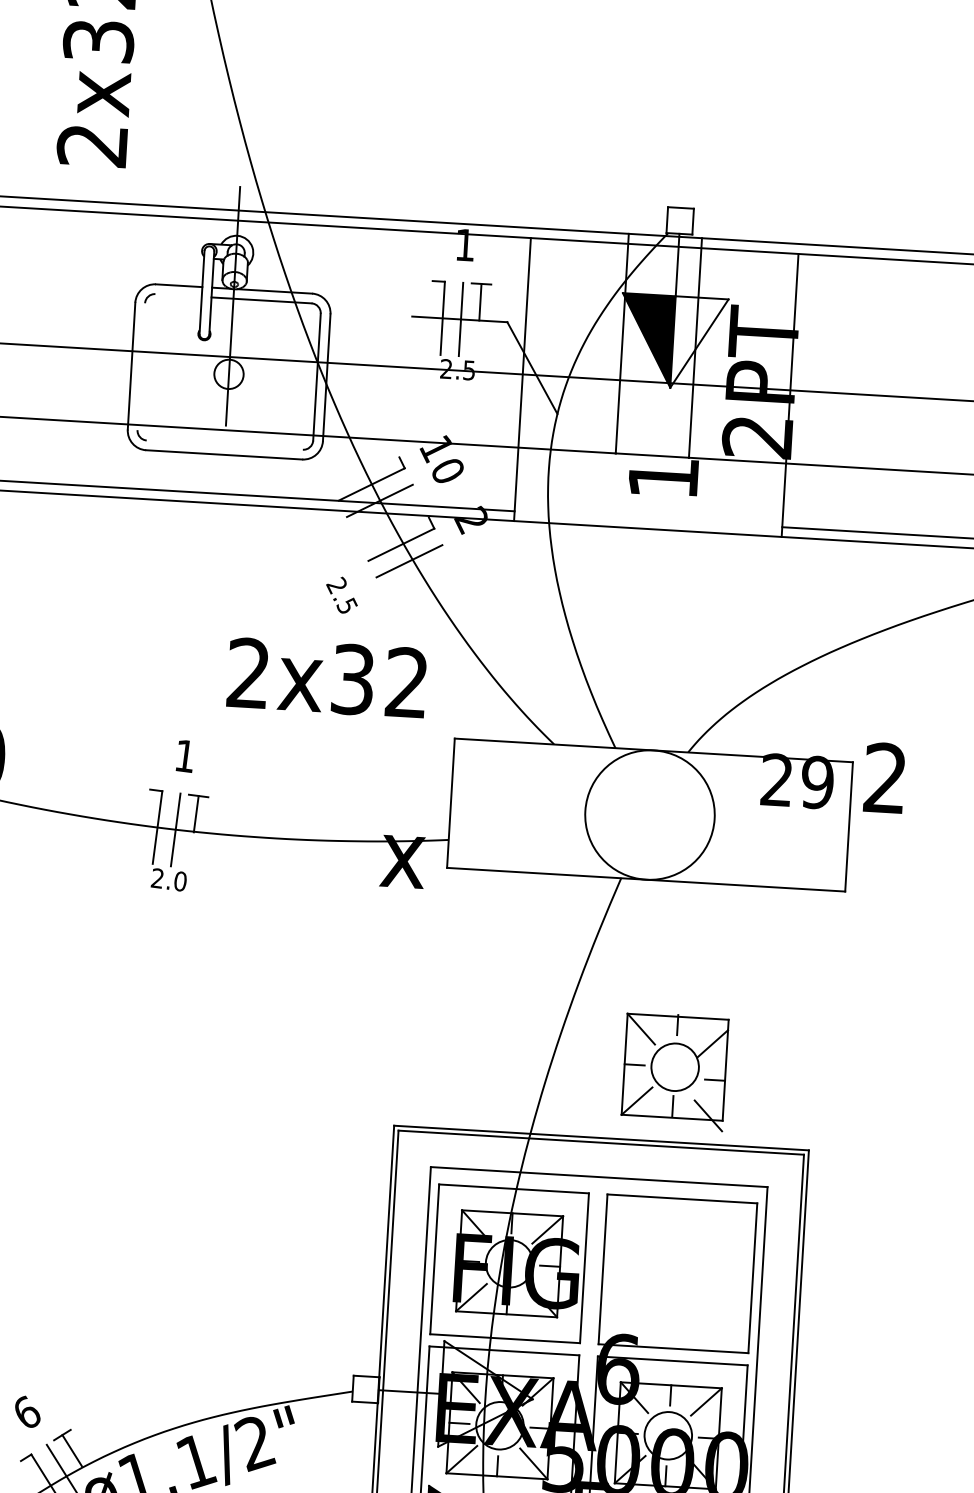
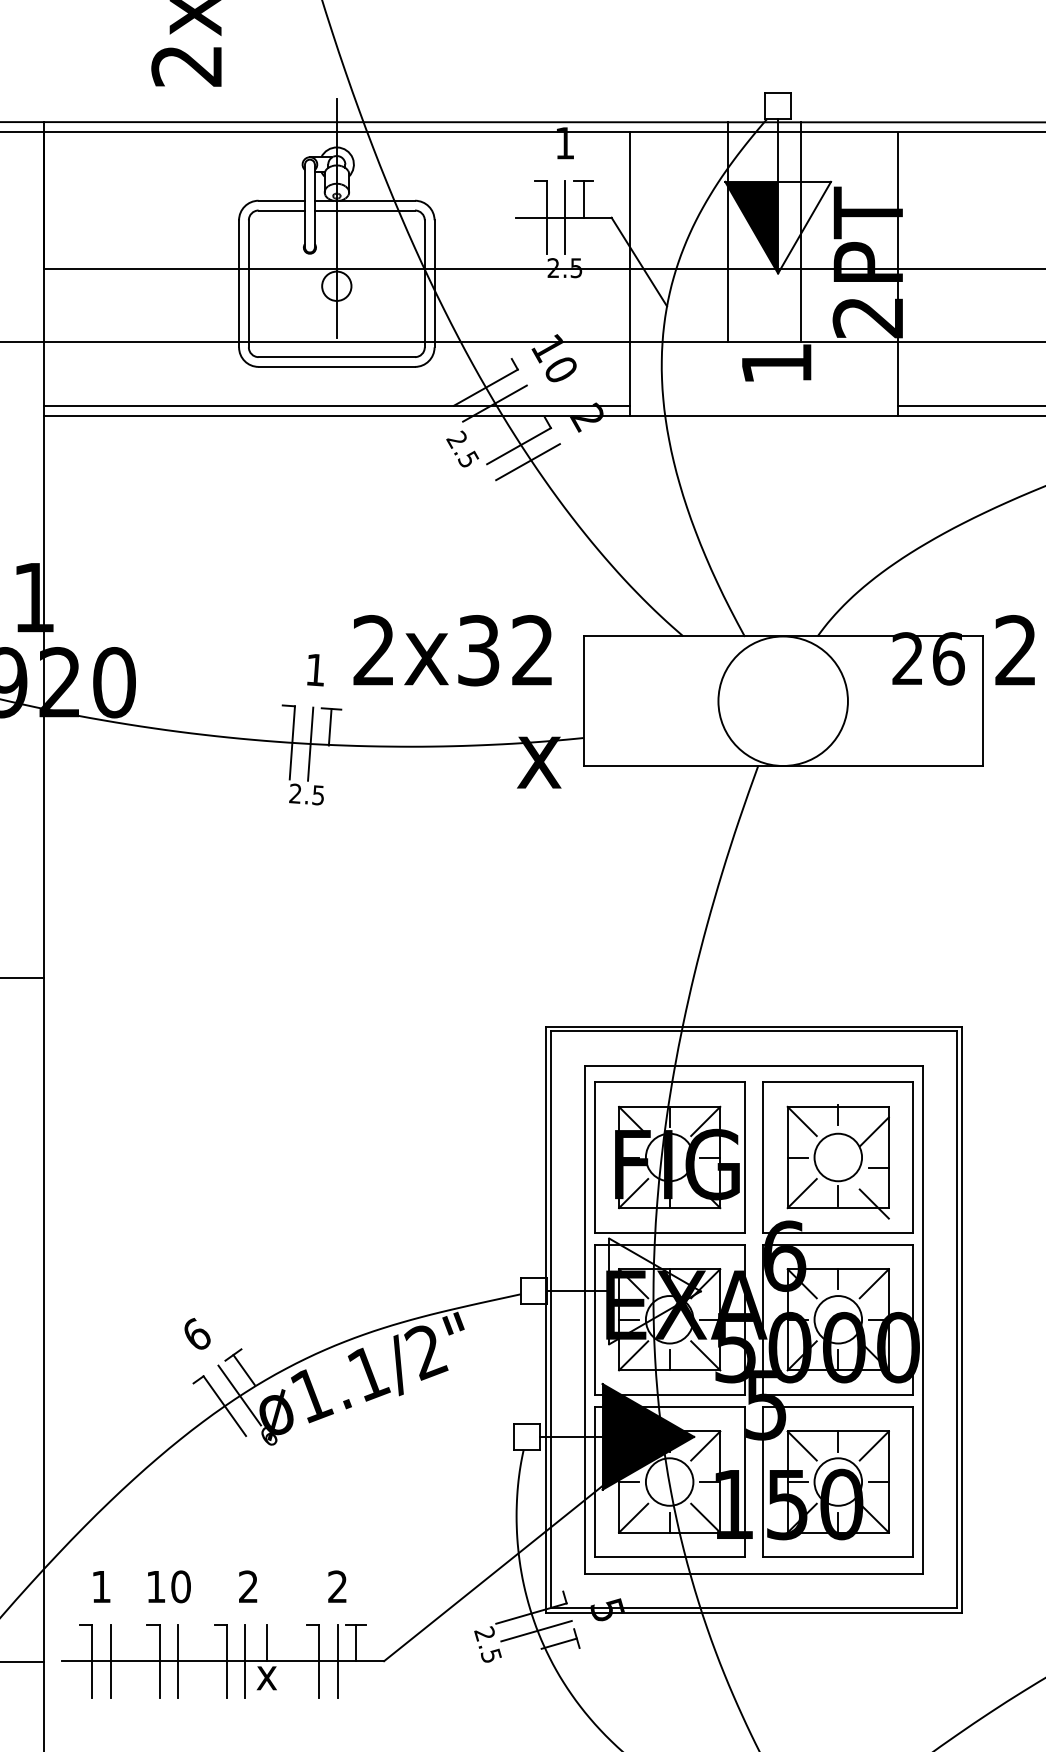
line: (178, 295) -> (281, 210), added
line: (141, 366) -> (248, 283), added
line: (224, 445) -> (336, 357), added
text: (341, 594) -> (462, 448), moved
text: (326, 677) -> (452, 650), moved
text: (817, 782) -> (948, 658), 29 -> 26
text: (180, 881) -> (318, 795), 2.0 -> 2.5
part: (674, 1071) -> (837, 1161), moved

